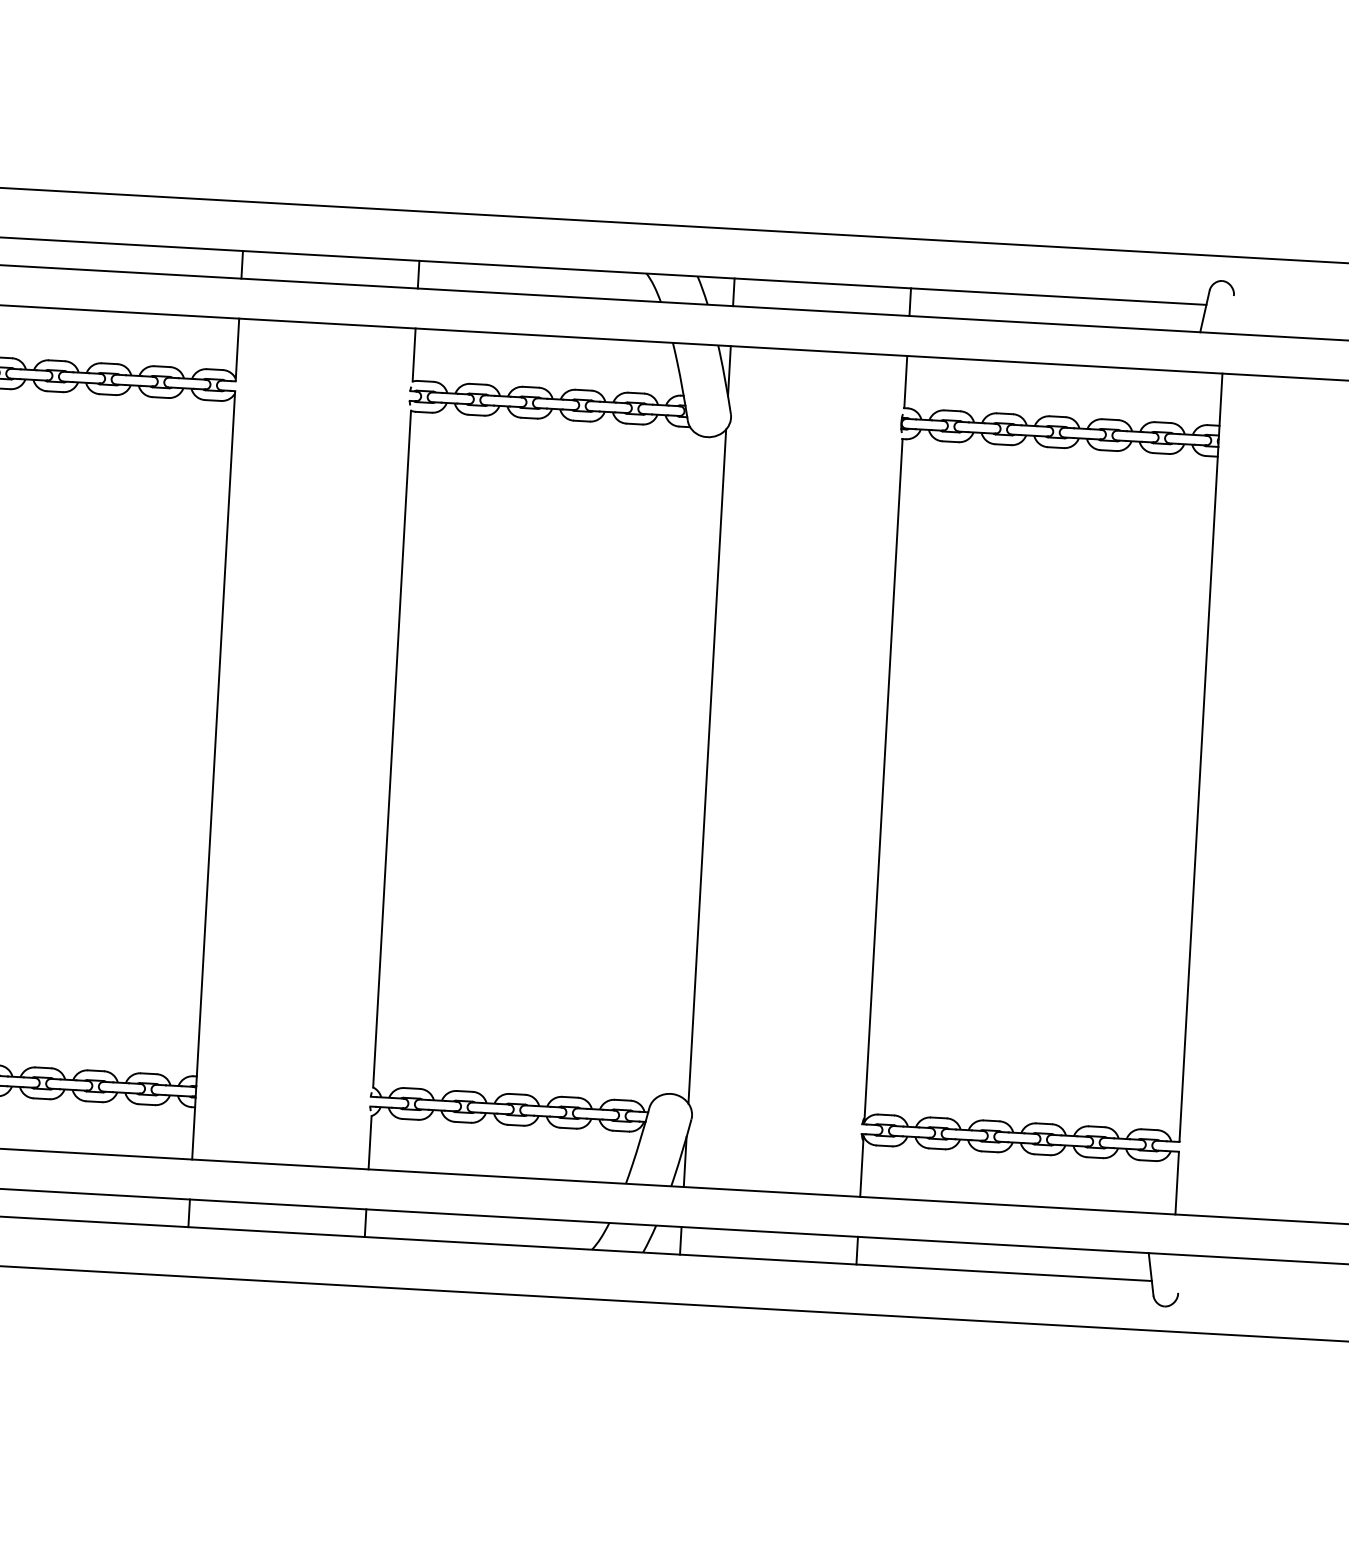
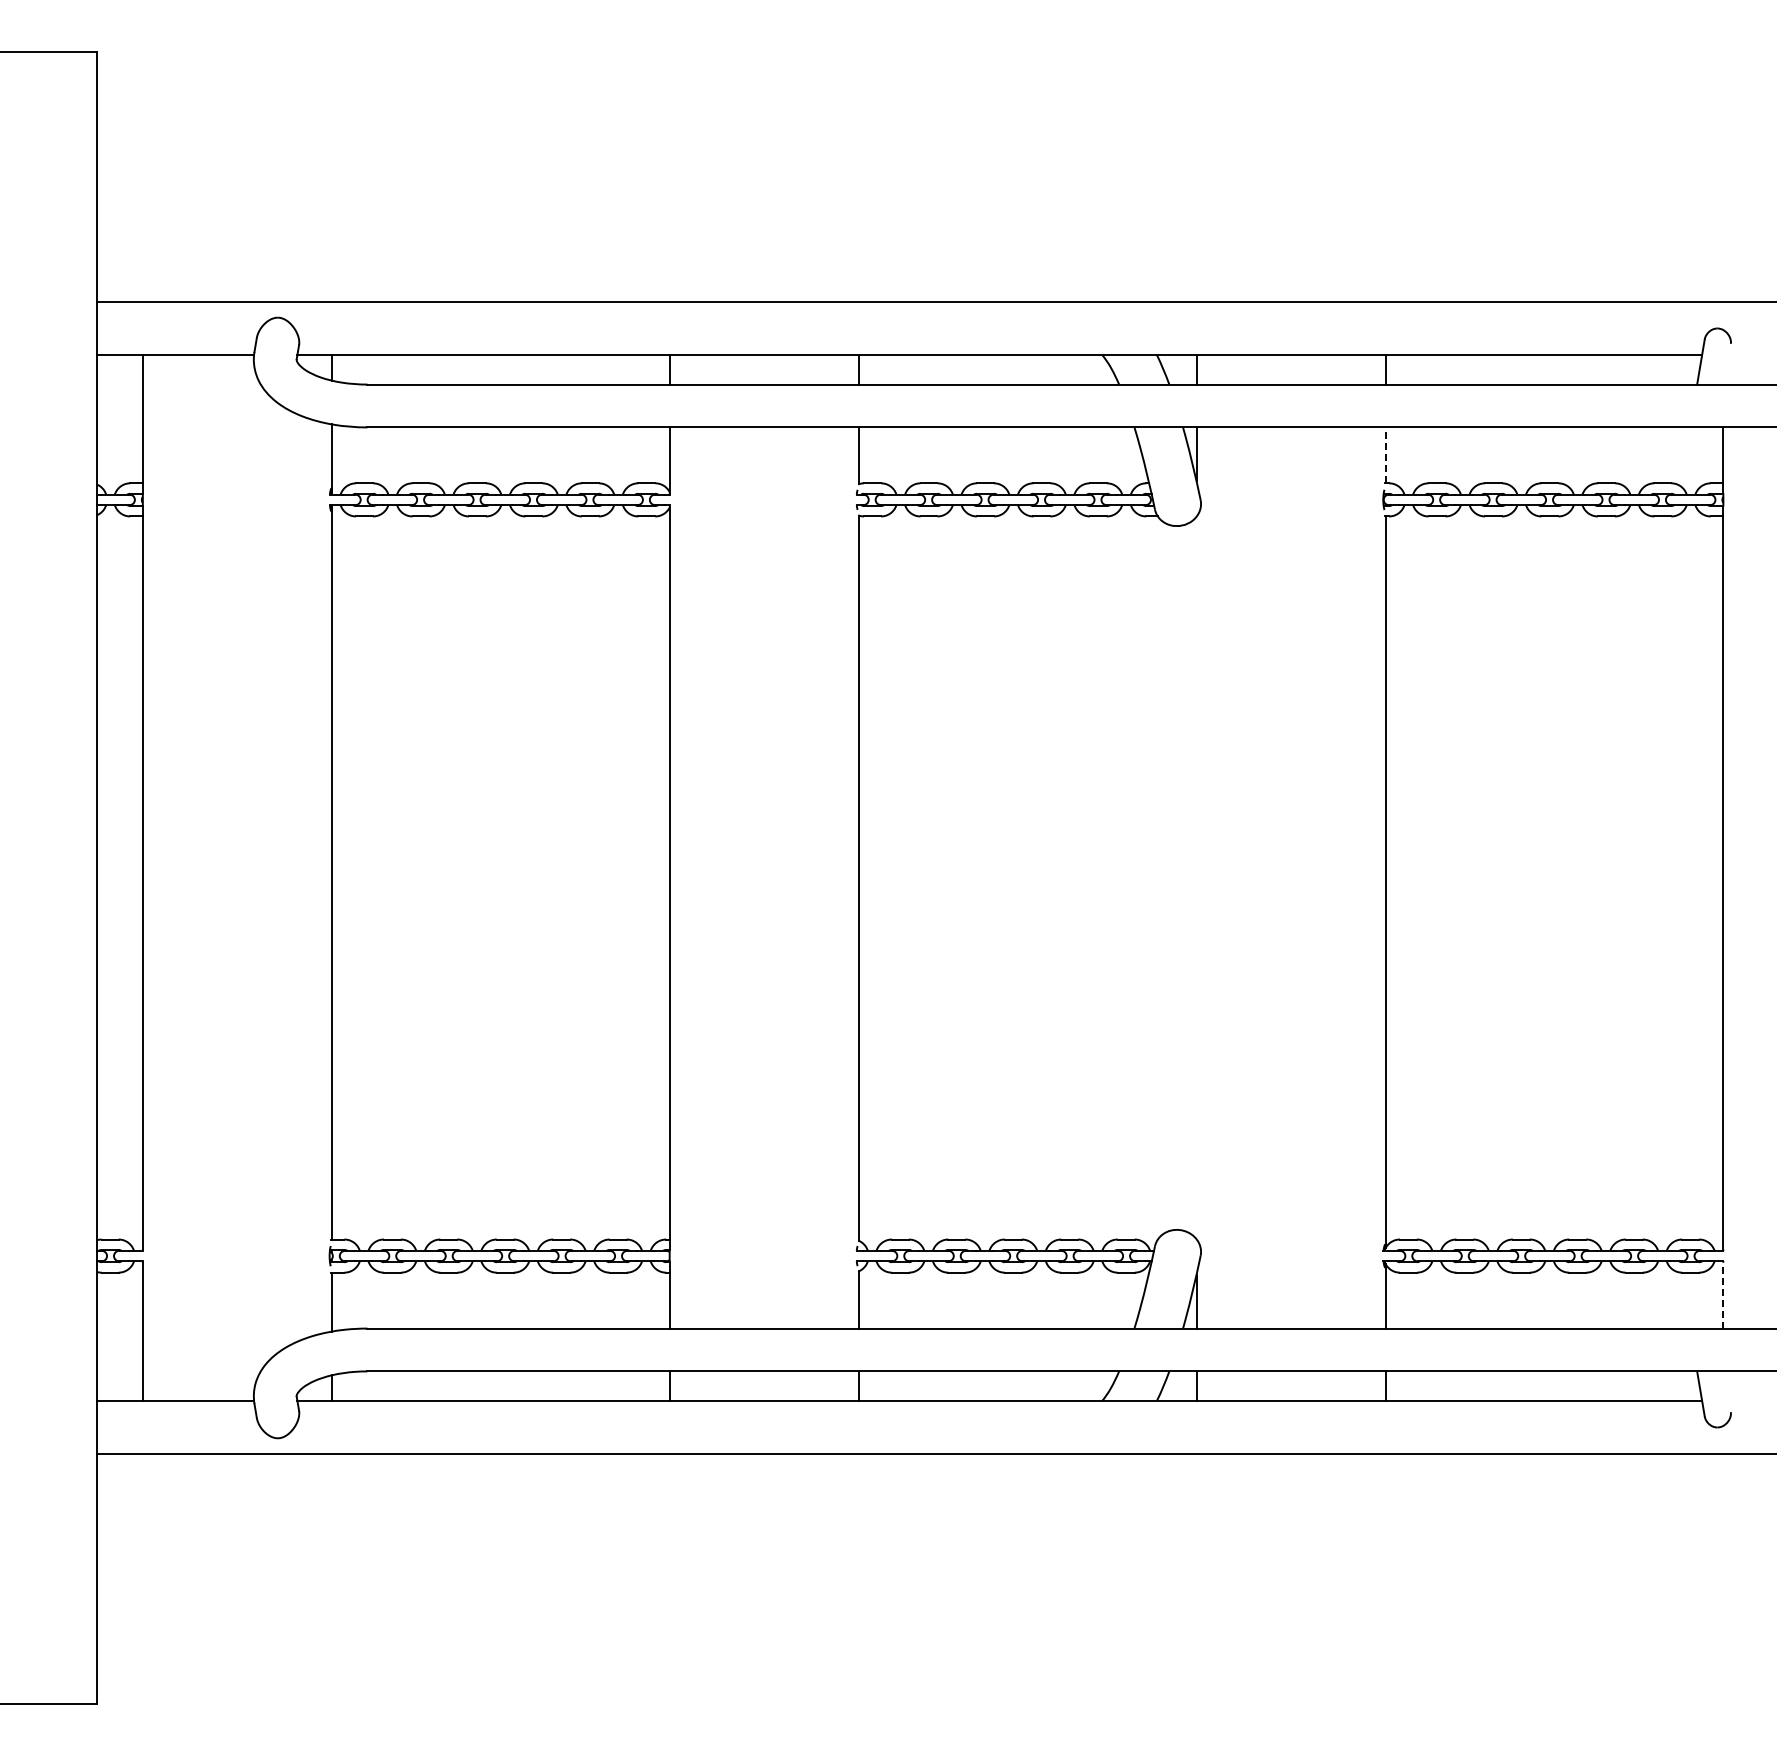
line: (905, 382) -> (1385, 455), solid -> dashed
line: (707, 766) -> (1196, 877), removed
line: (1177, 1183) -> (1723, 1295), solid -> dashed

